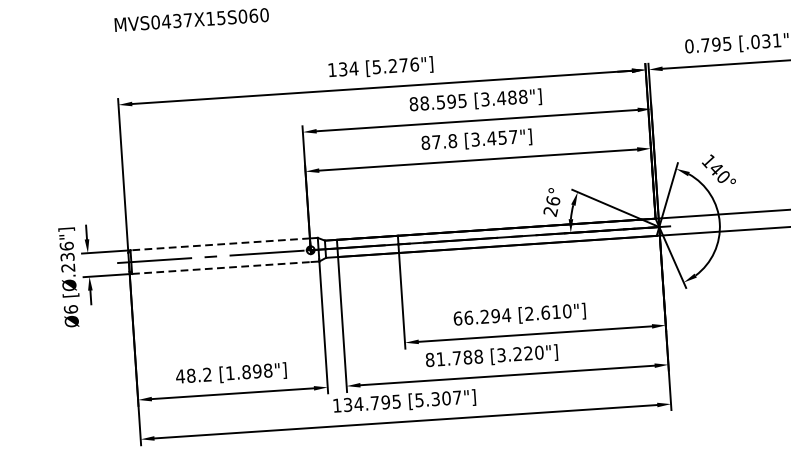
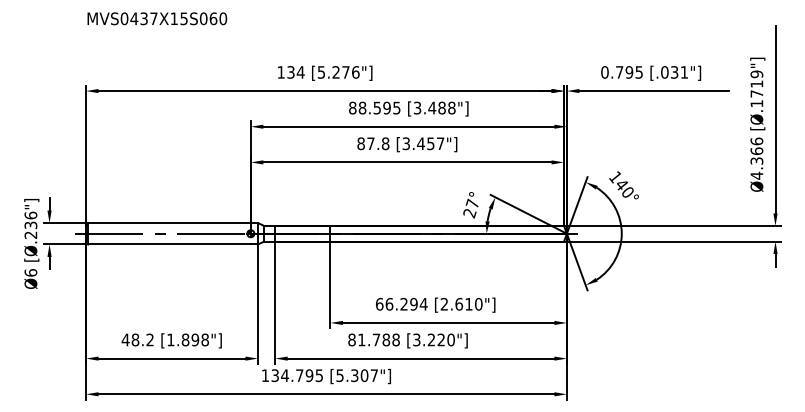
text: (551, 199) -> (471, 202), 26° -> 27°
line: (220, 244) -> (169, 223), dashed -> solid
line: (222, 267) -> (170, 244), dashed -> solid

